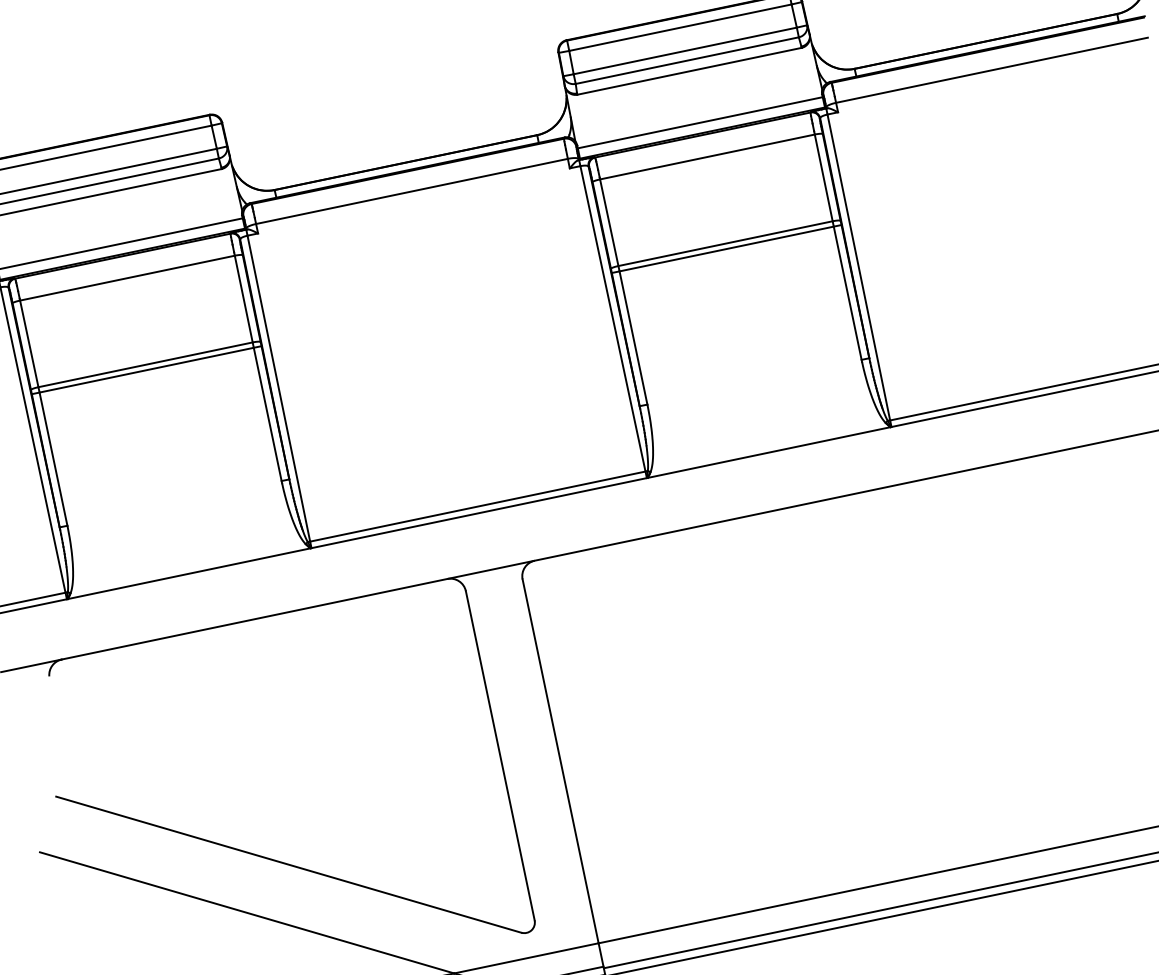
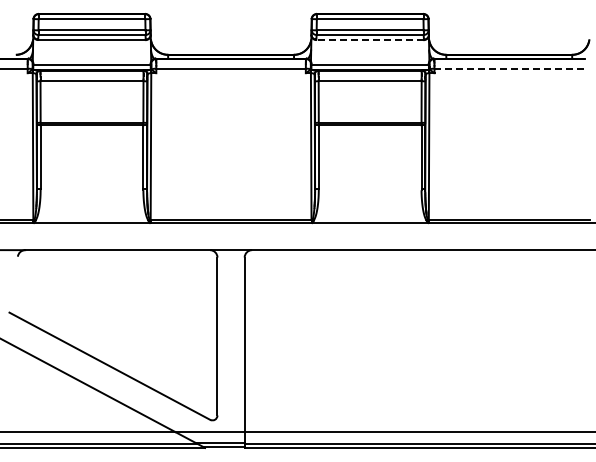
line: (992, 69) -> (509, 68), solid -> dashed
line: (690, 71) -> (370, 40), solid -> dashed

